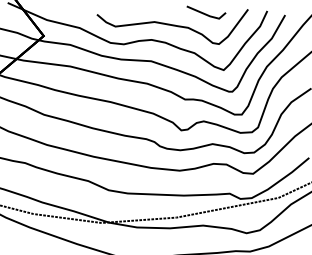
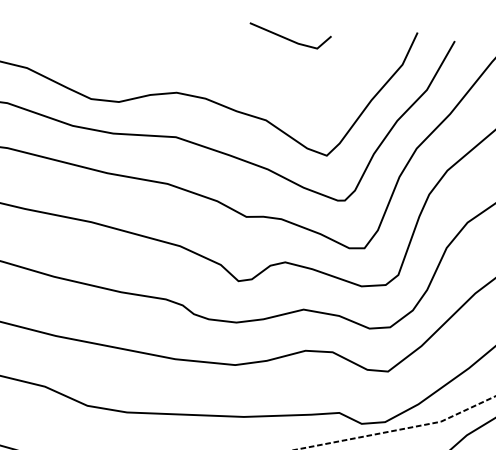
curve: (172, 26) -> (220, 64), removed

